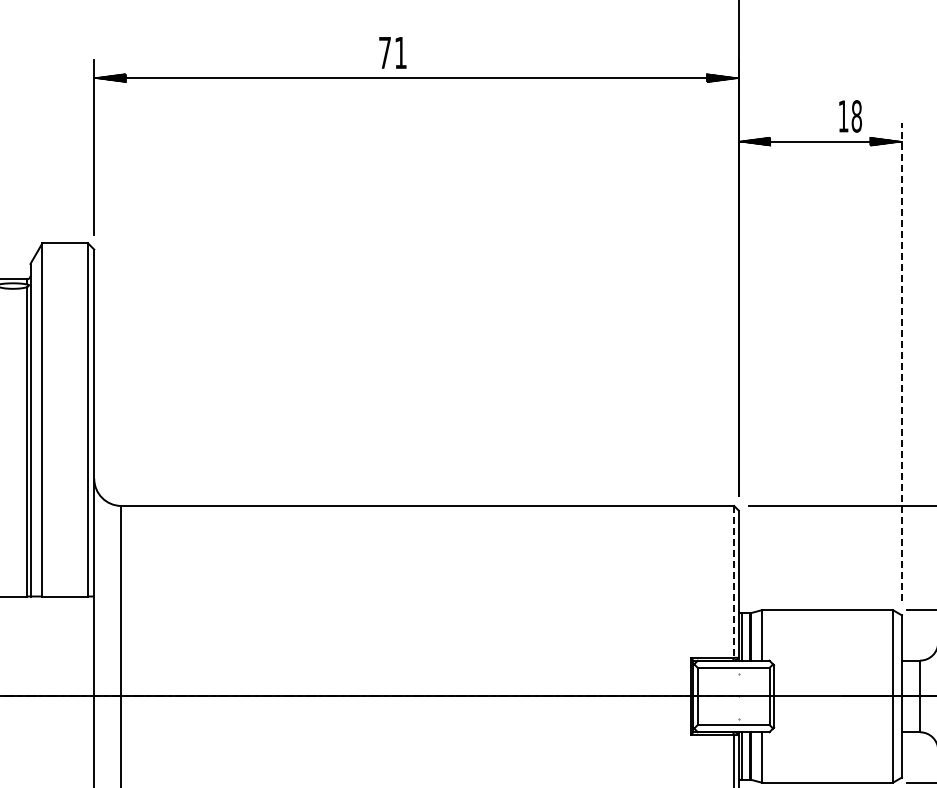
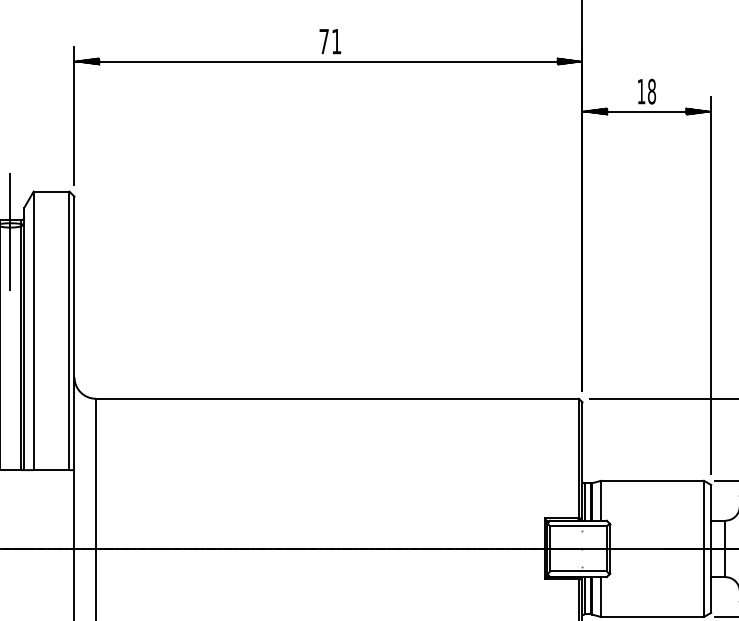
text: (392, 52) -> (330, 41), moved
text: (850, 116) -> (646, 91), moved
line: (13, 294) -> (10, 232), added
line: (901, 362) -> (710, 285), dashed -> solid
line: (734, 581) -> (579, 458), dashed -> solid

